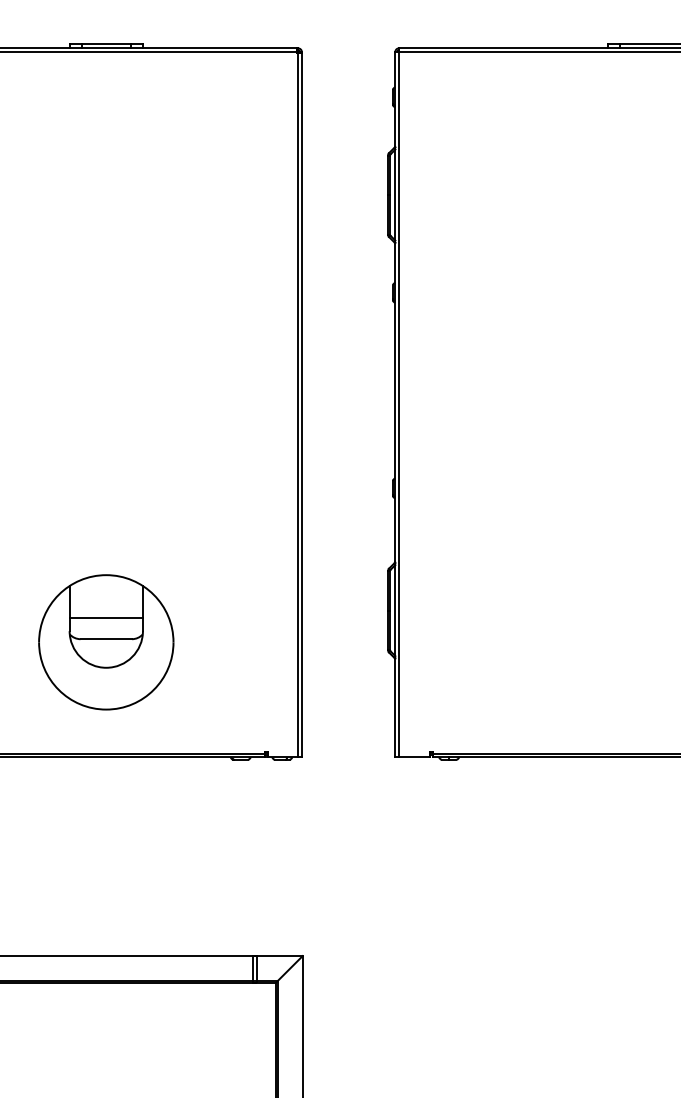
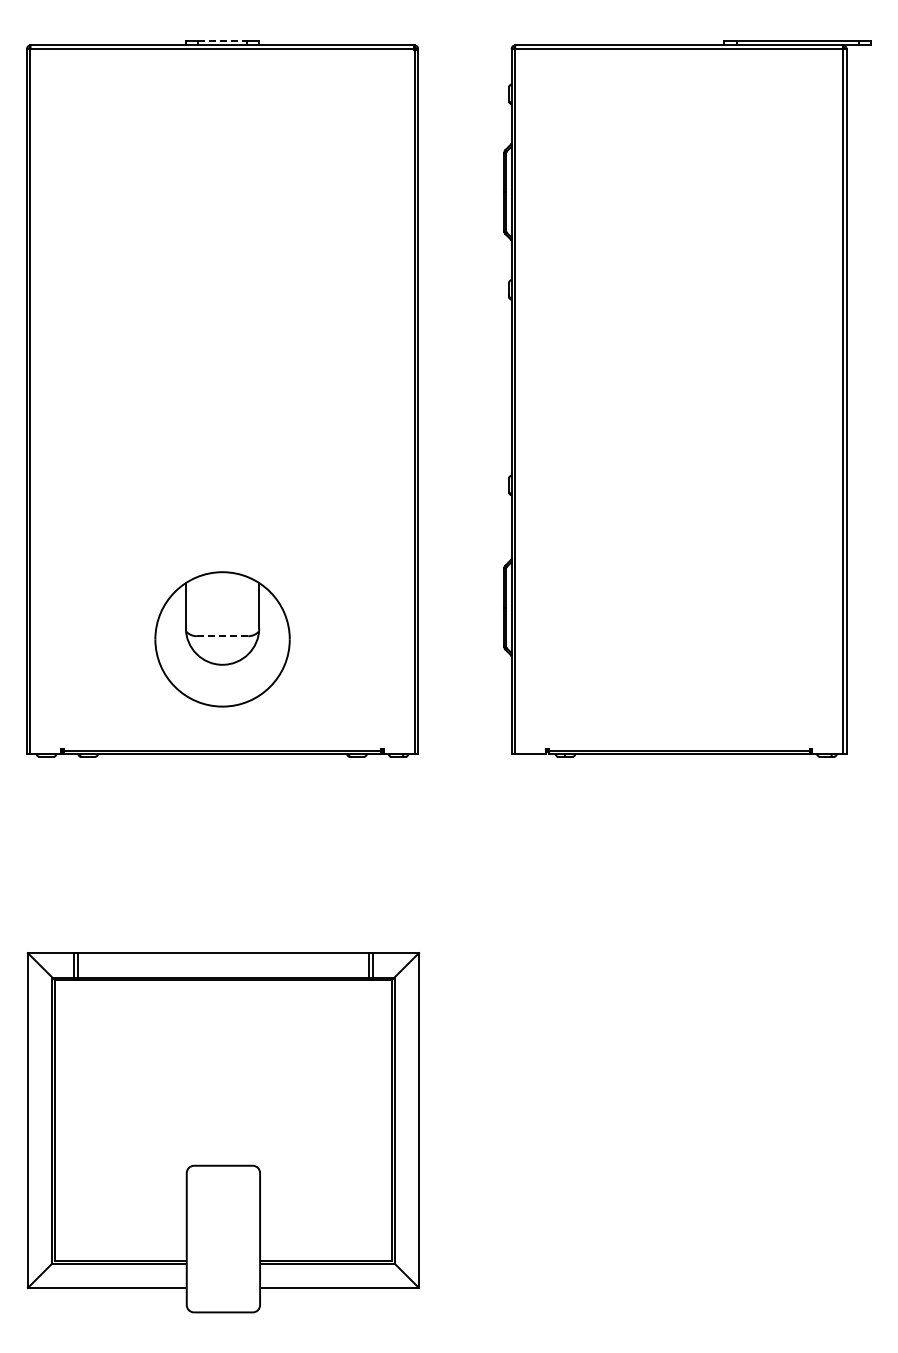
line: (107, 43) -> (223, 40), solid -> dashed
line: (106, 617) -> (222, 614), removed
line: (106, 639) -> (222, 636), solid -> dashed

